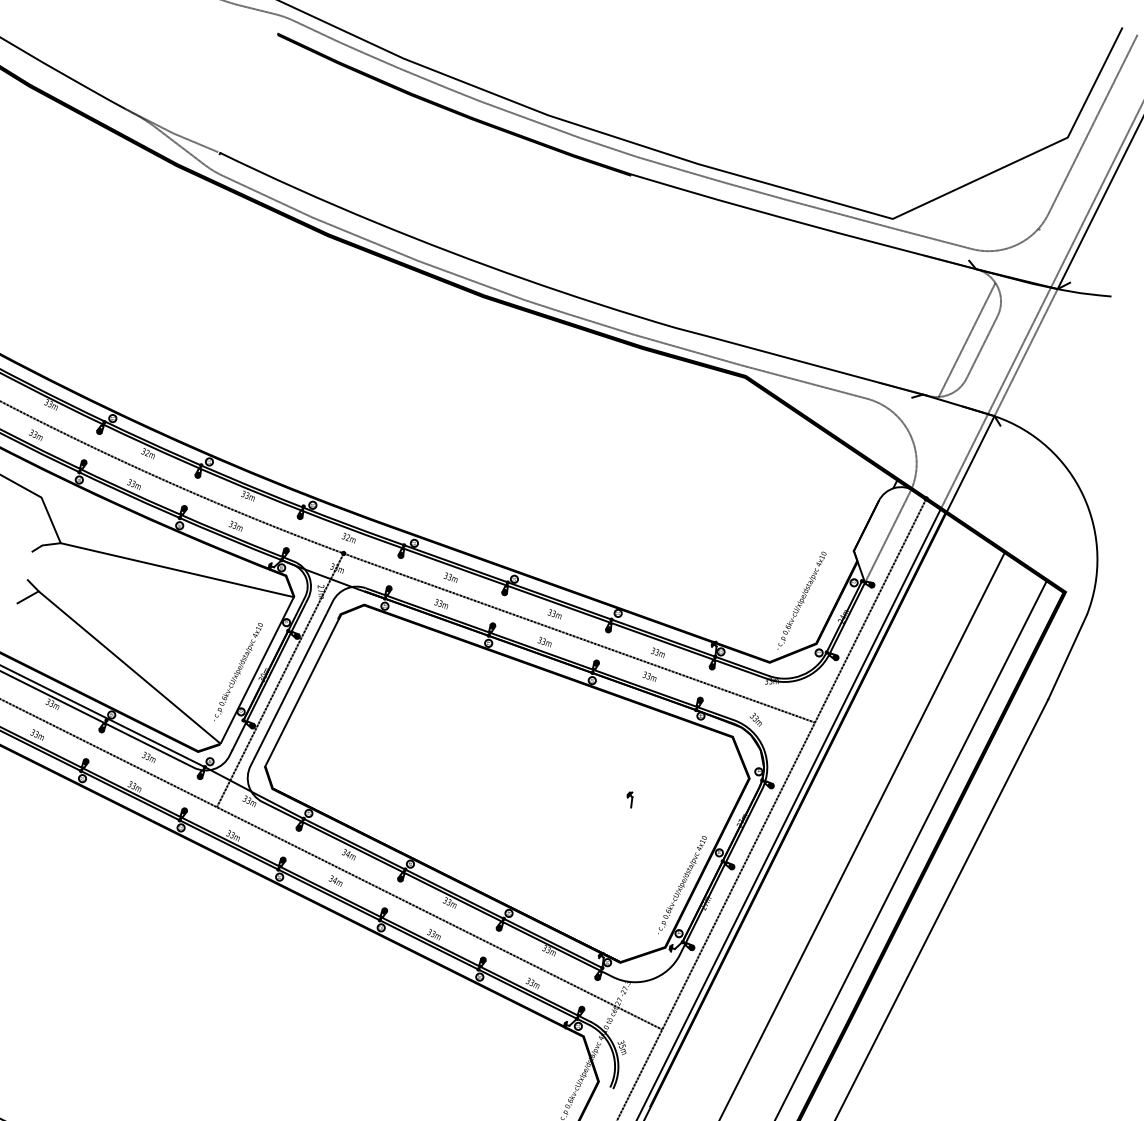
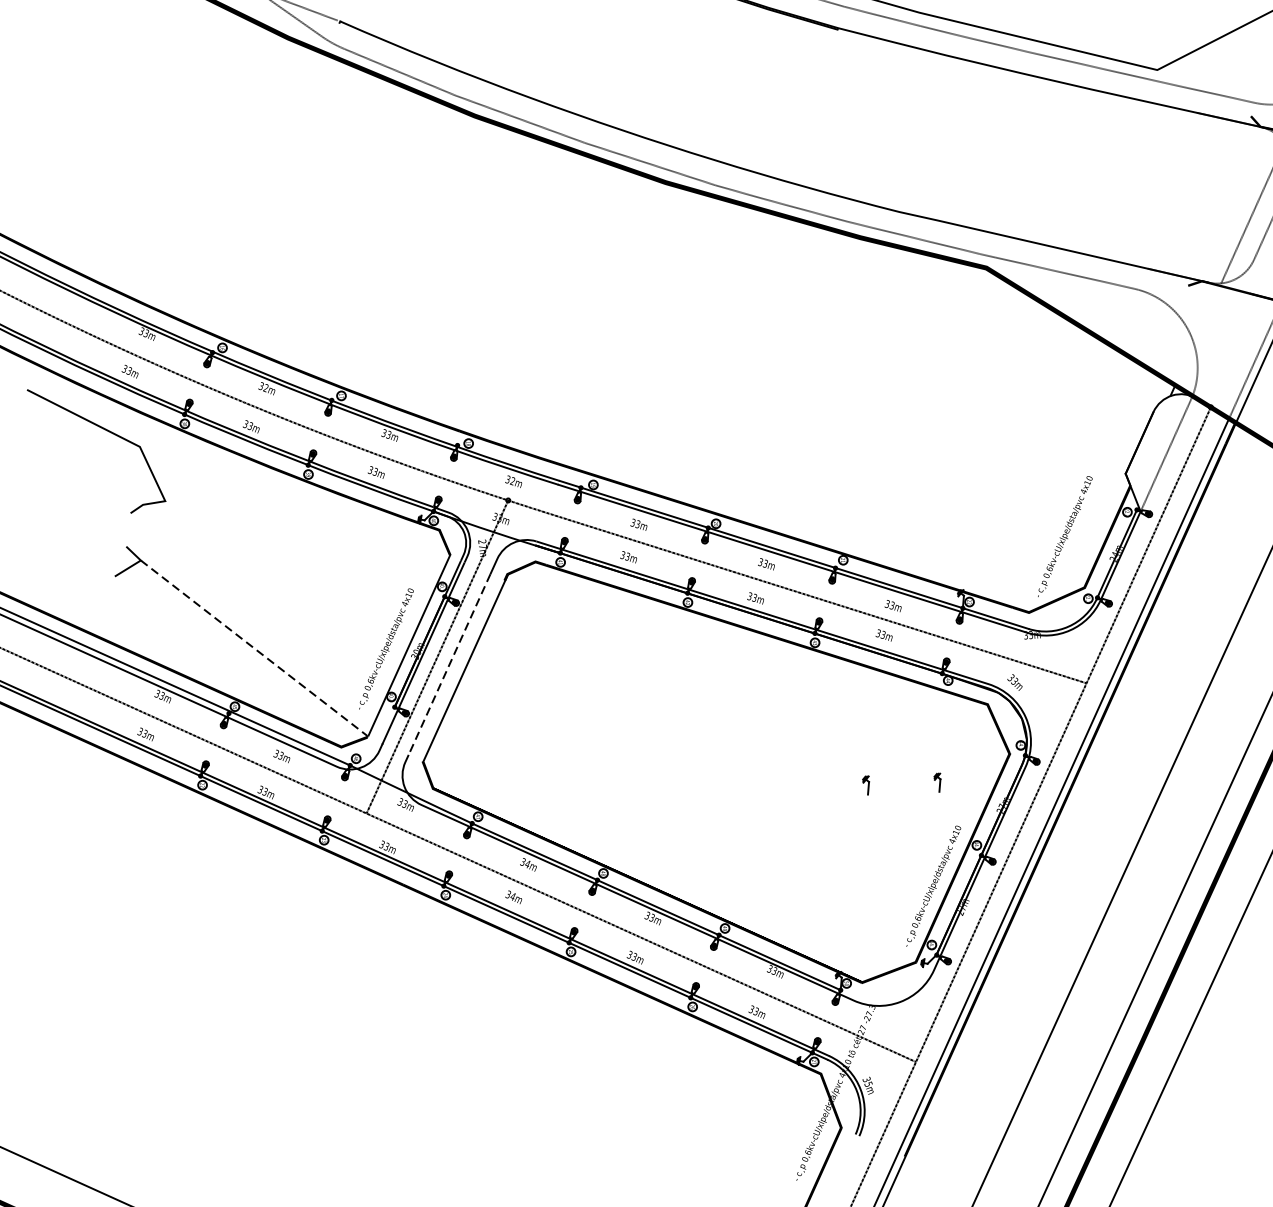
line: (176, 570) -> (306, 528), removed
line: (129, 667) -> (254, 648), solid -> dashed
line: (290, 686) -> (450, 663), solid -> dashed
part: (688, 799) -> (937, 782), added

